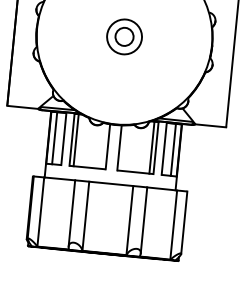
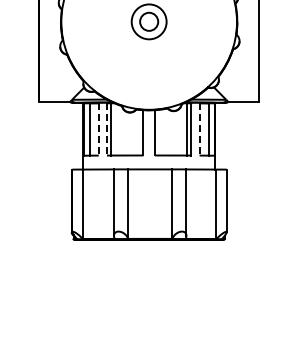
line: (63, 139) -> (98, 129), solid -> dashed
line: (71, 139) -> (106, 129), solid -> dashed
line: (164, 148) -> (199, 129), solid -> dashed

